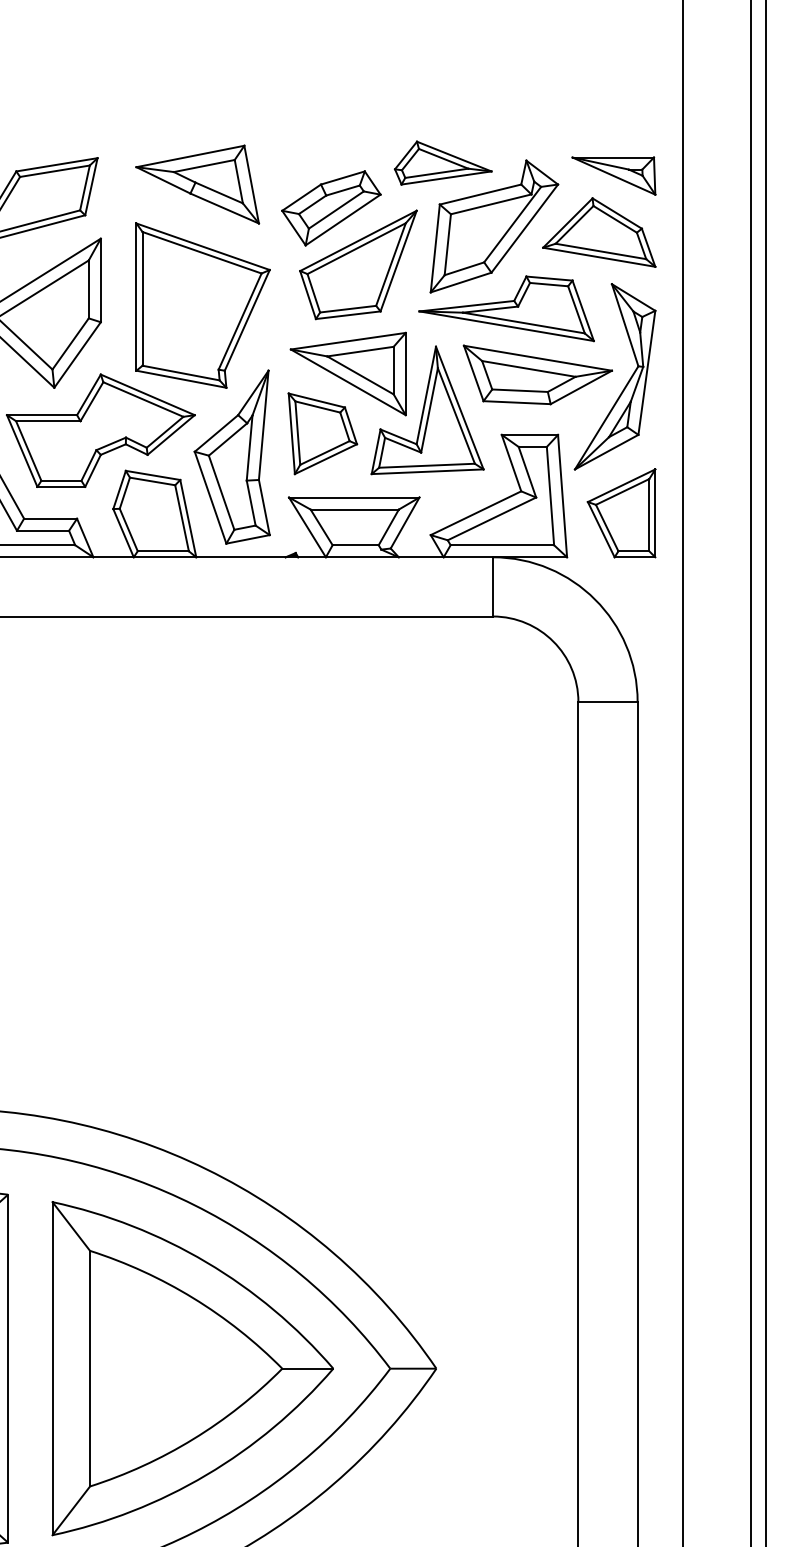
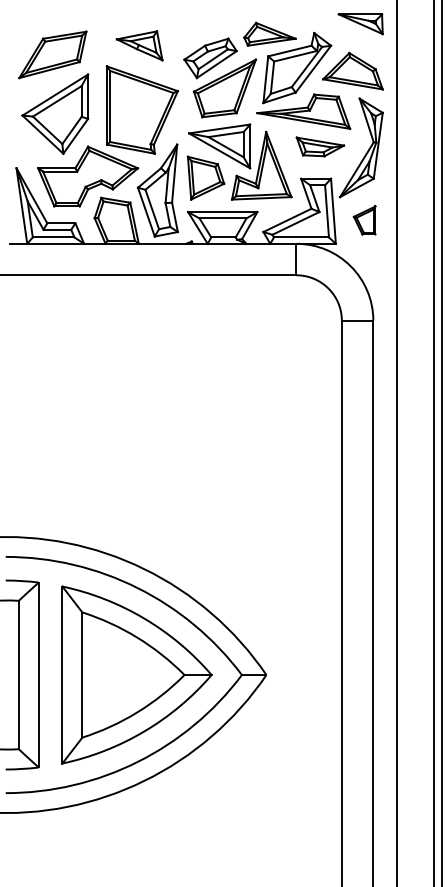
part: (613, 176) -> (360, 24), moved
part: (197, 184) -> (139, 45), size x0.7
part: (538, 374) -> (320, 146), size x0.6
part: (620, 513) -> (364, 220), size x0.6

